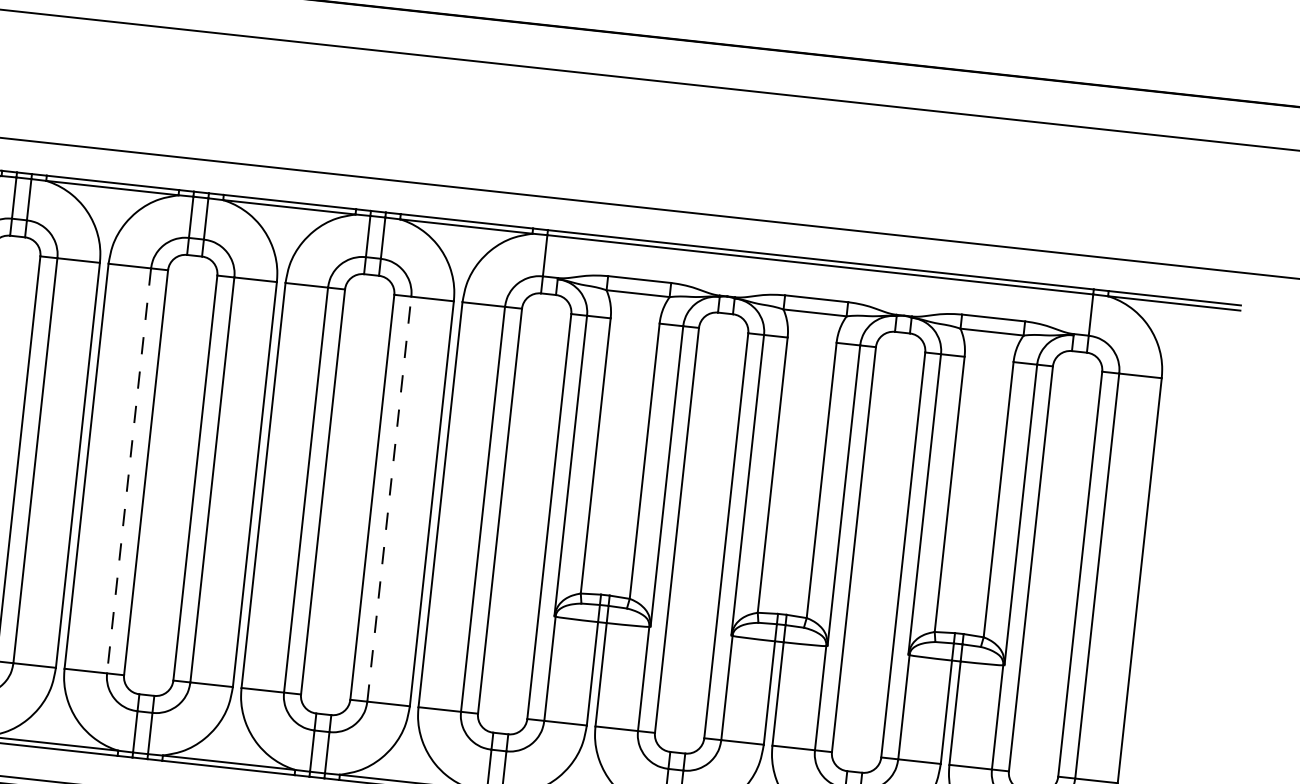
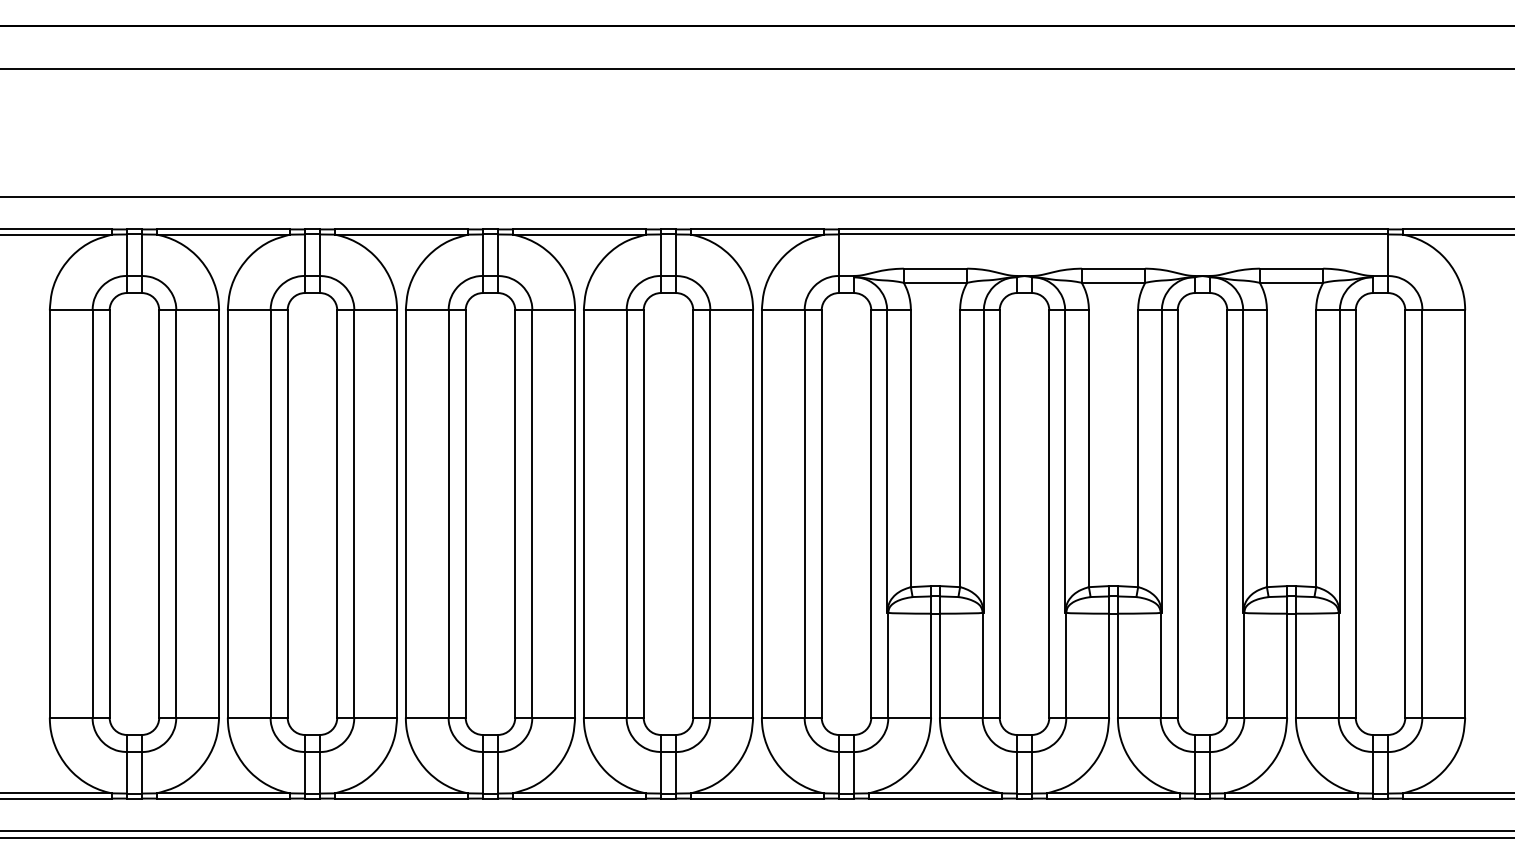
line: (128, 471) -> (448, 514), dashed -> solid
line: (389, 499) -> (710, 514), dashed -> solid

